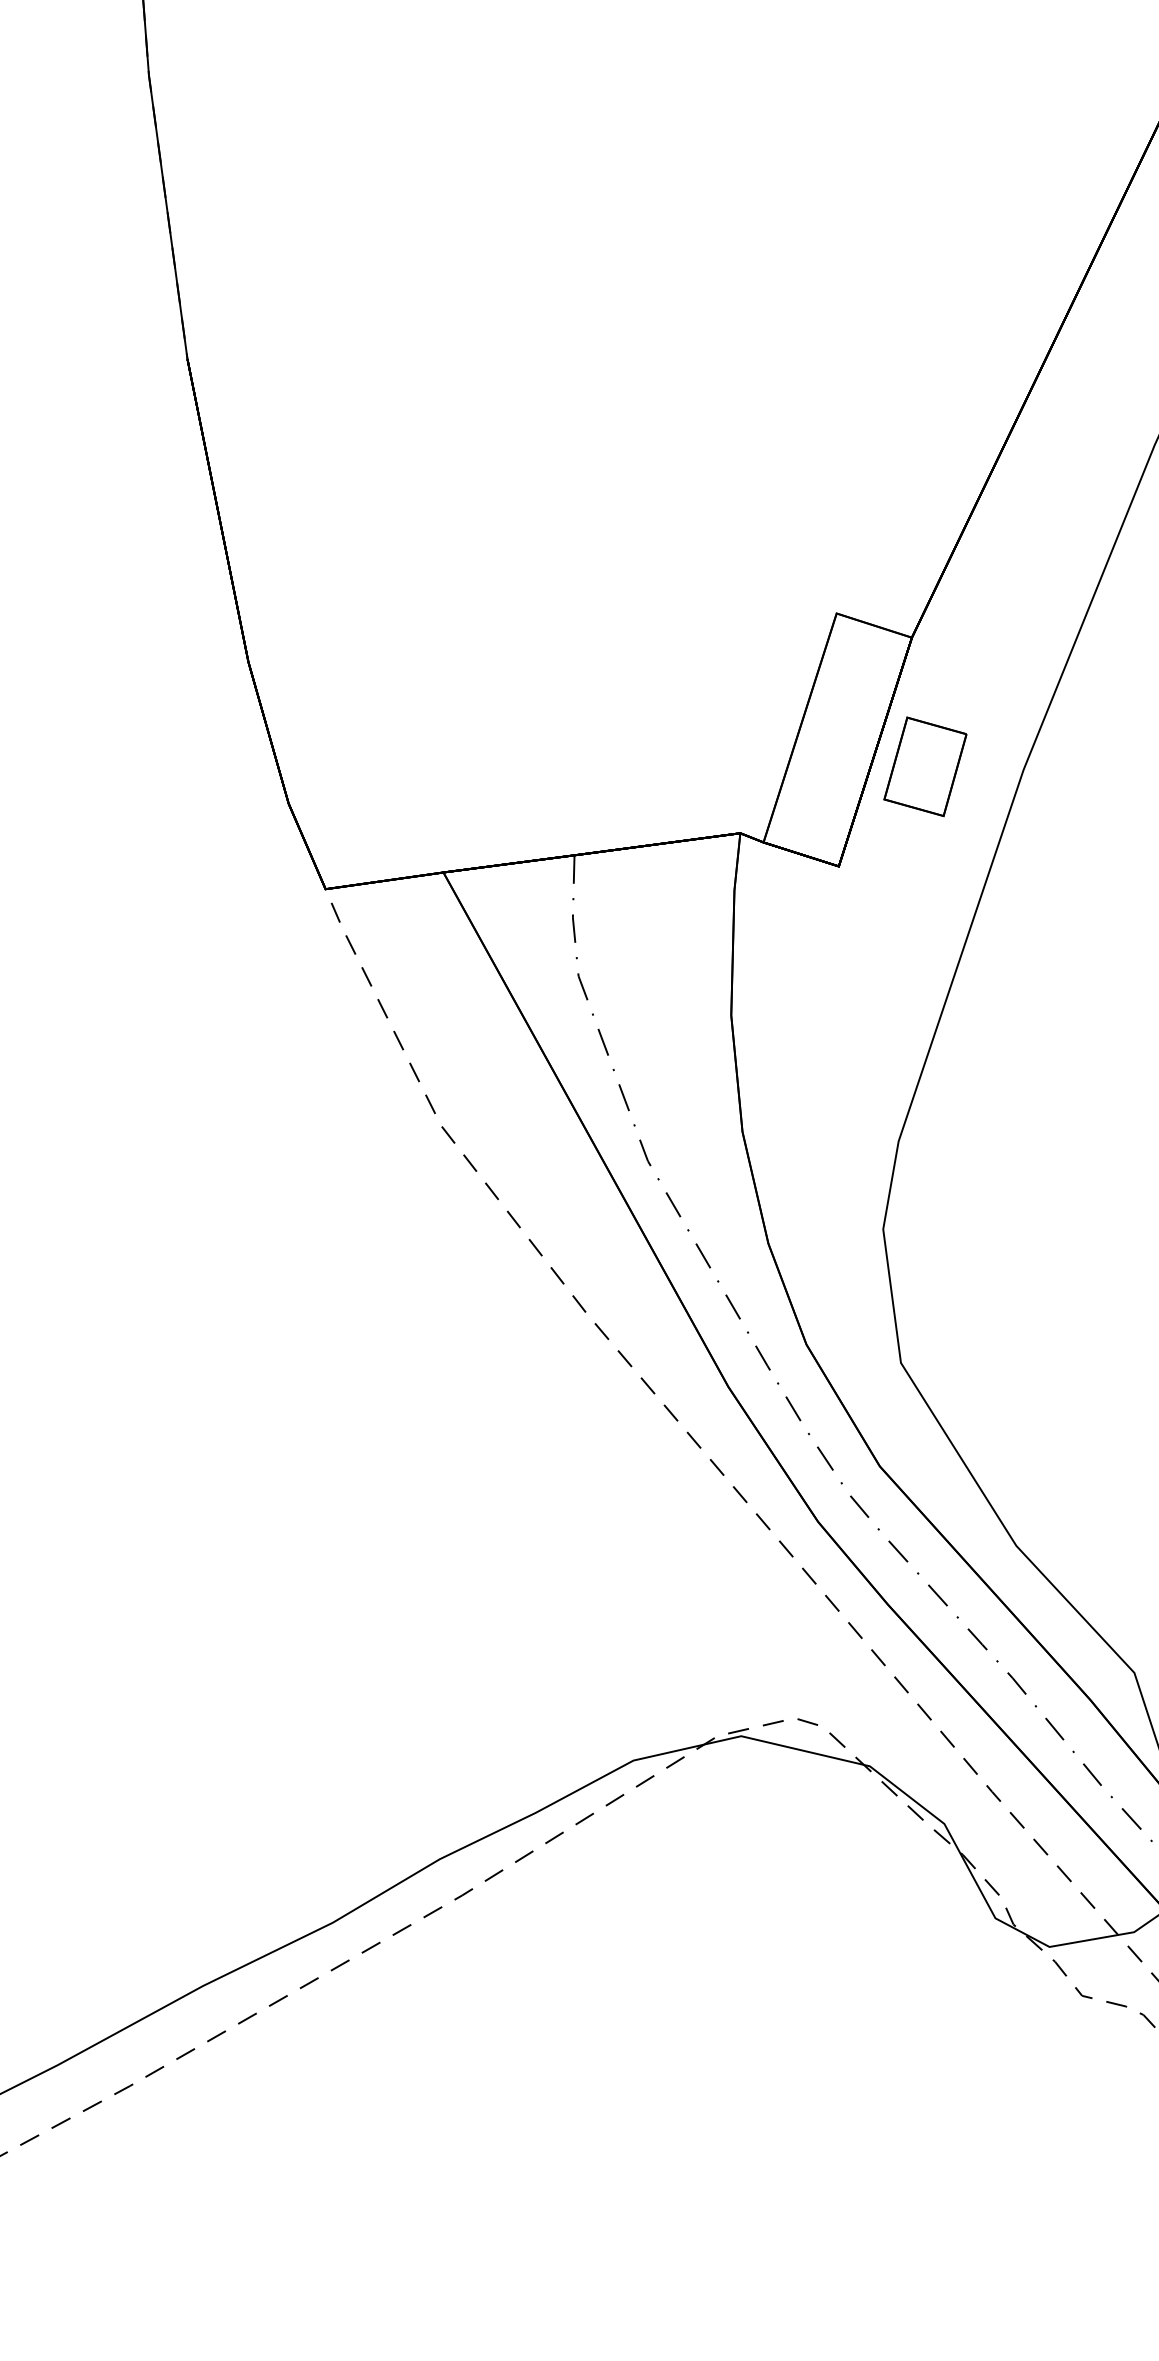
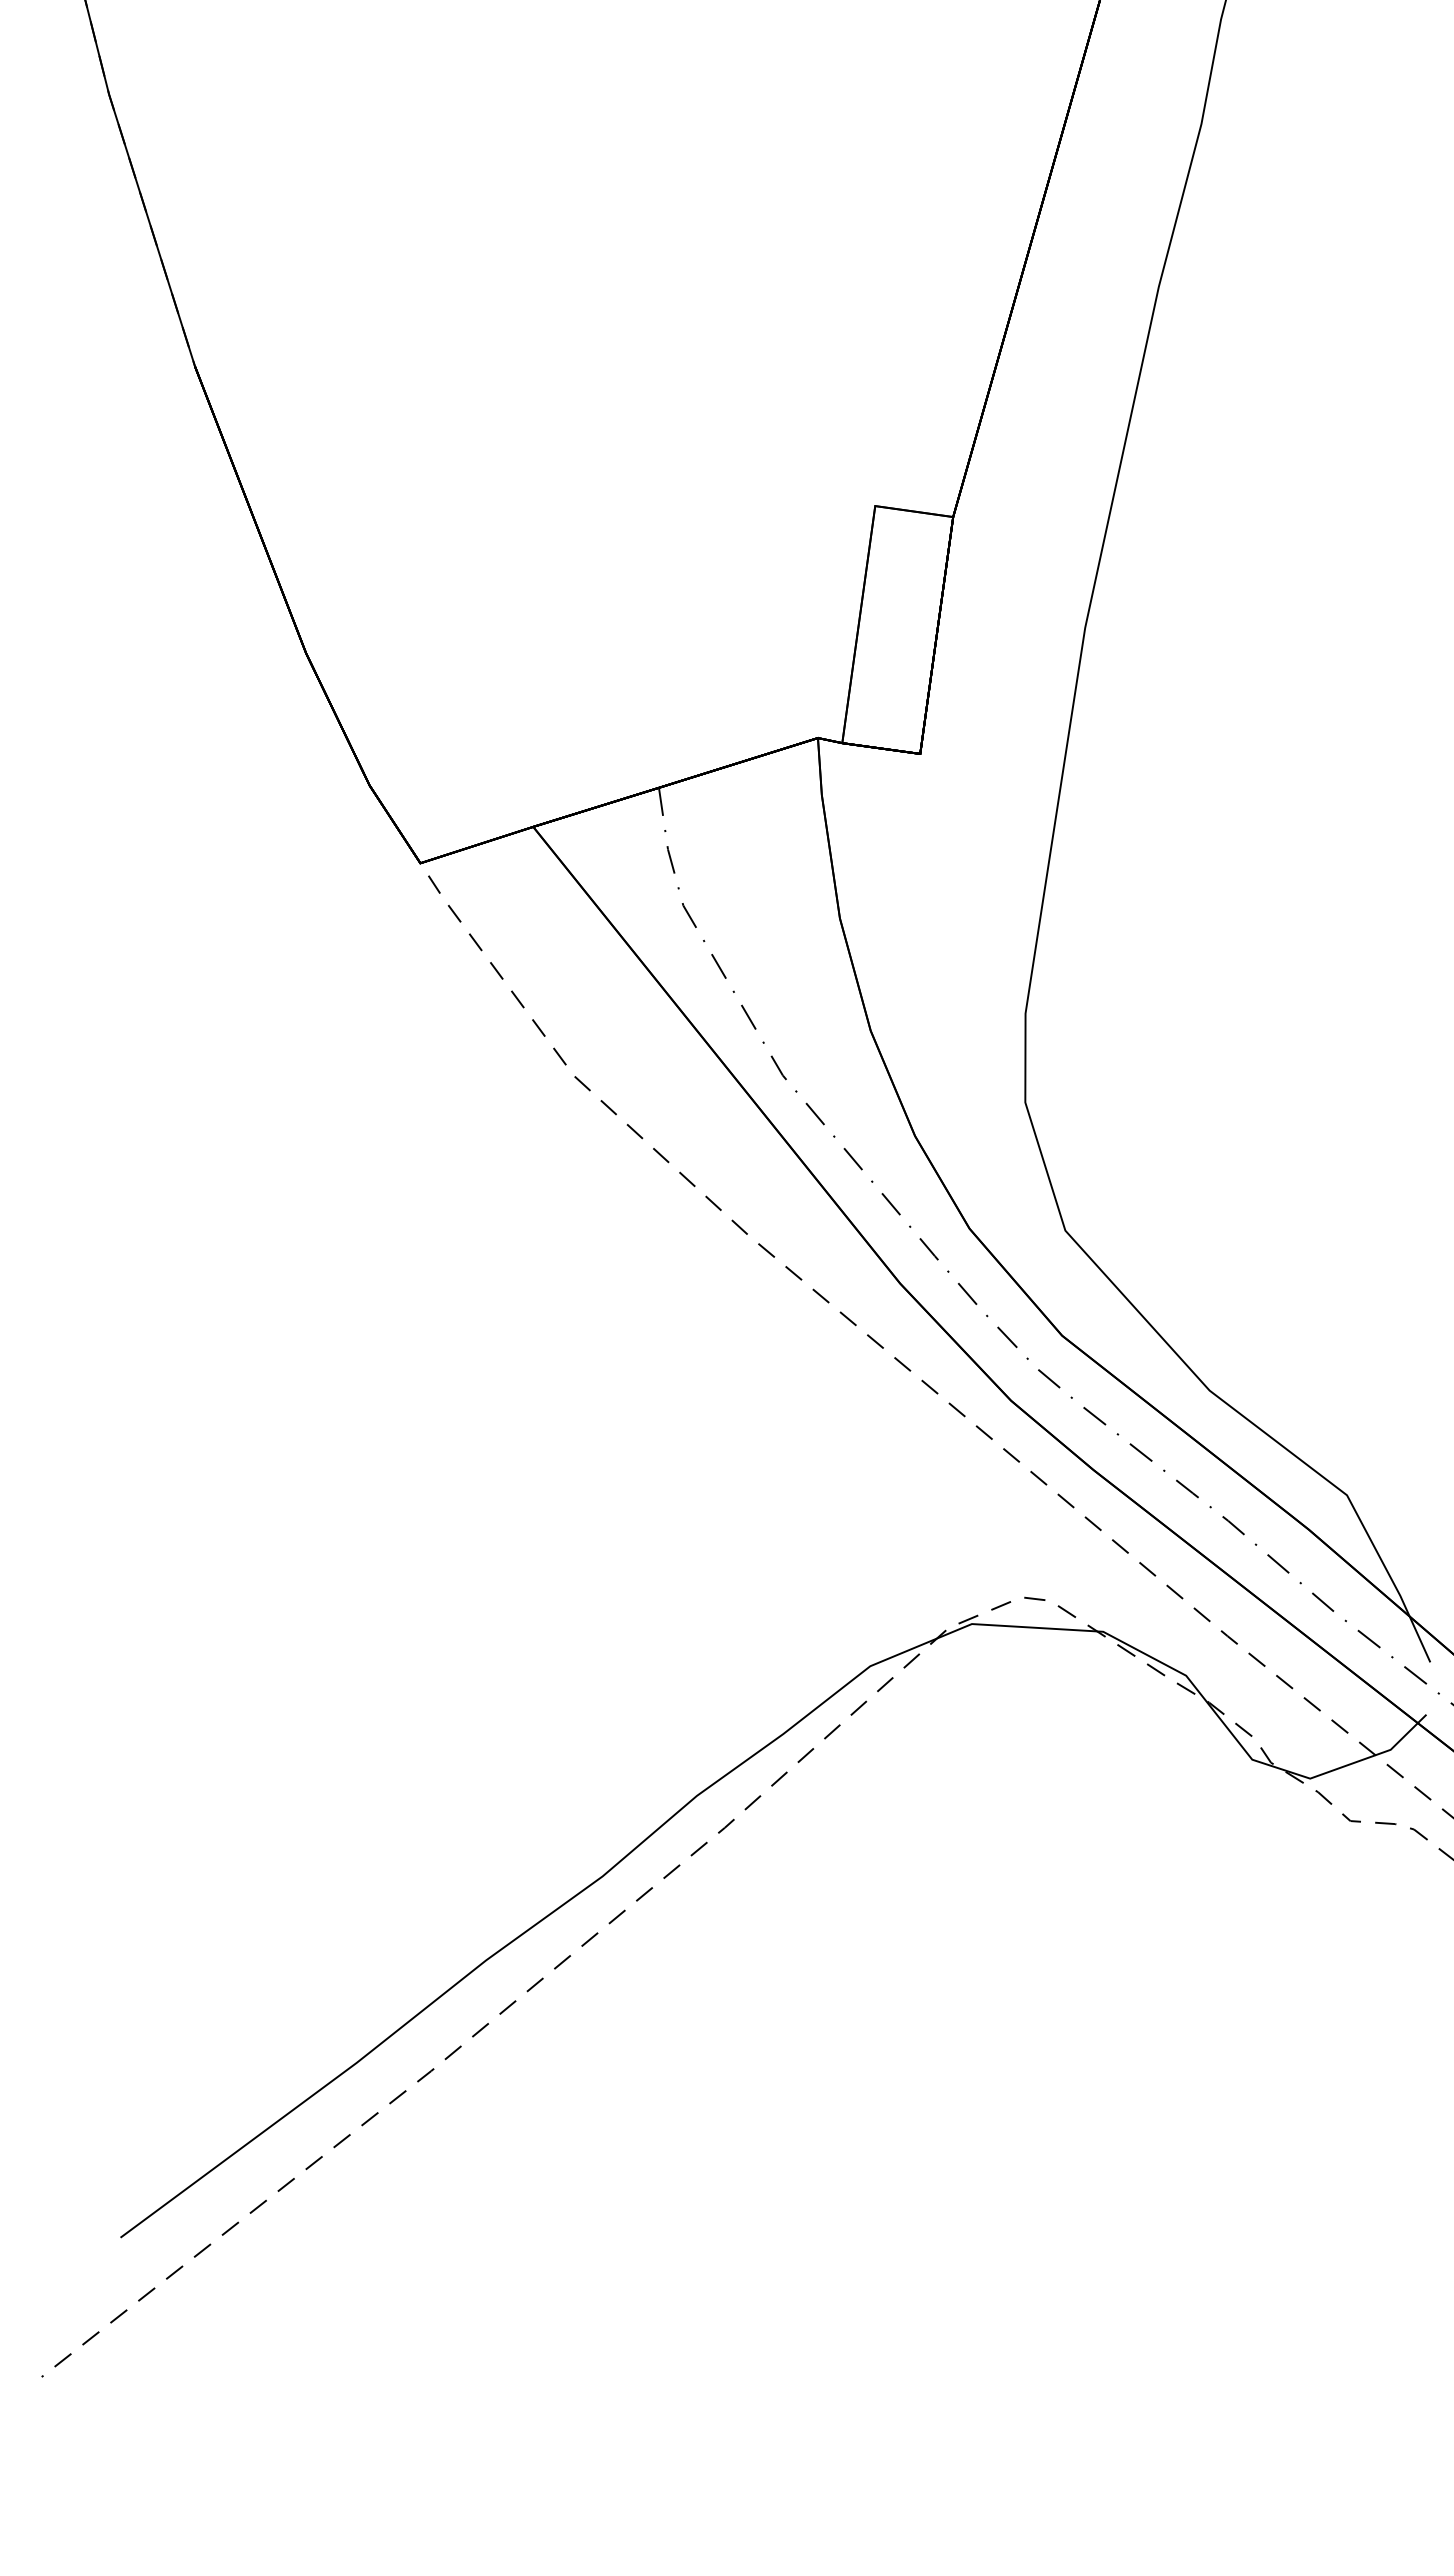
part: (924, 766) -> (987, 641), removed

